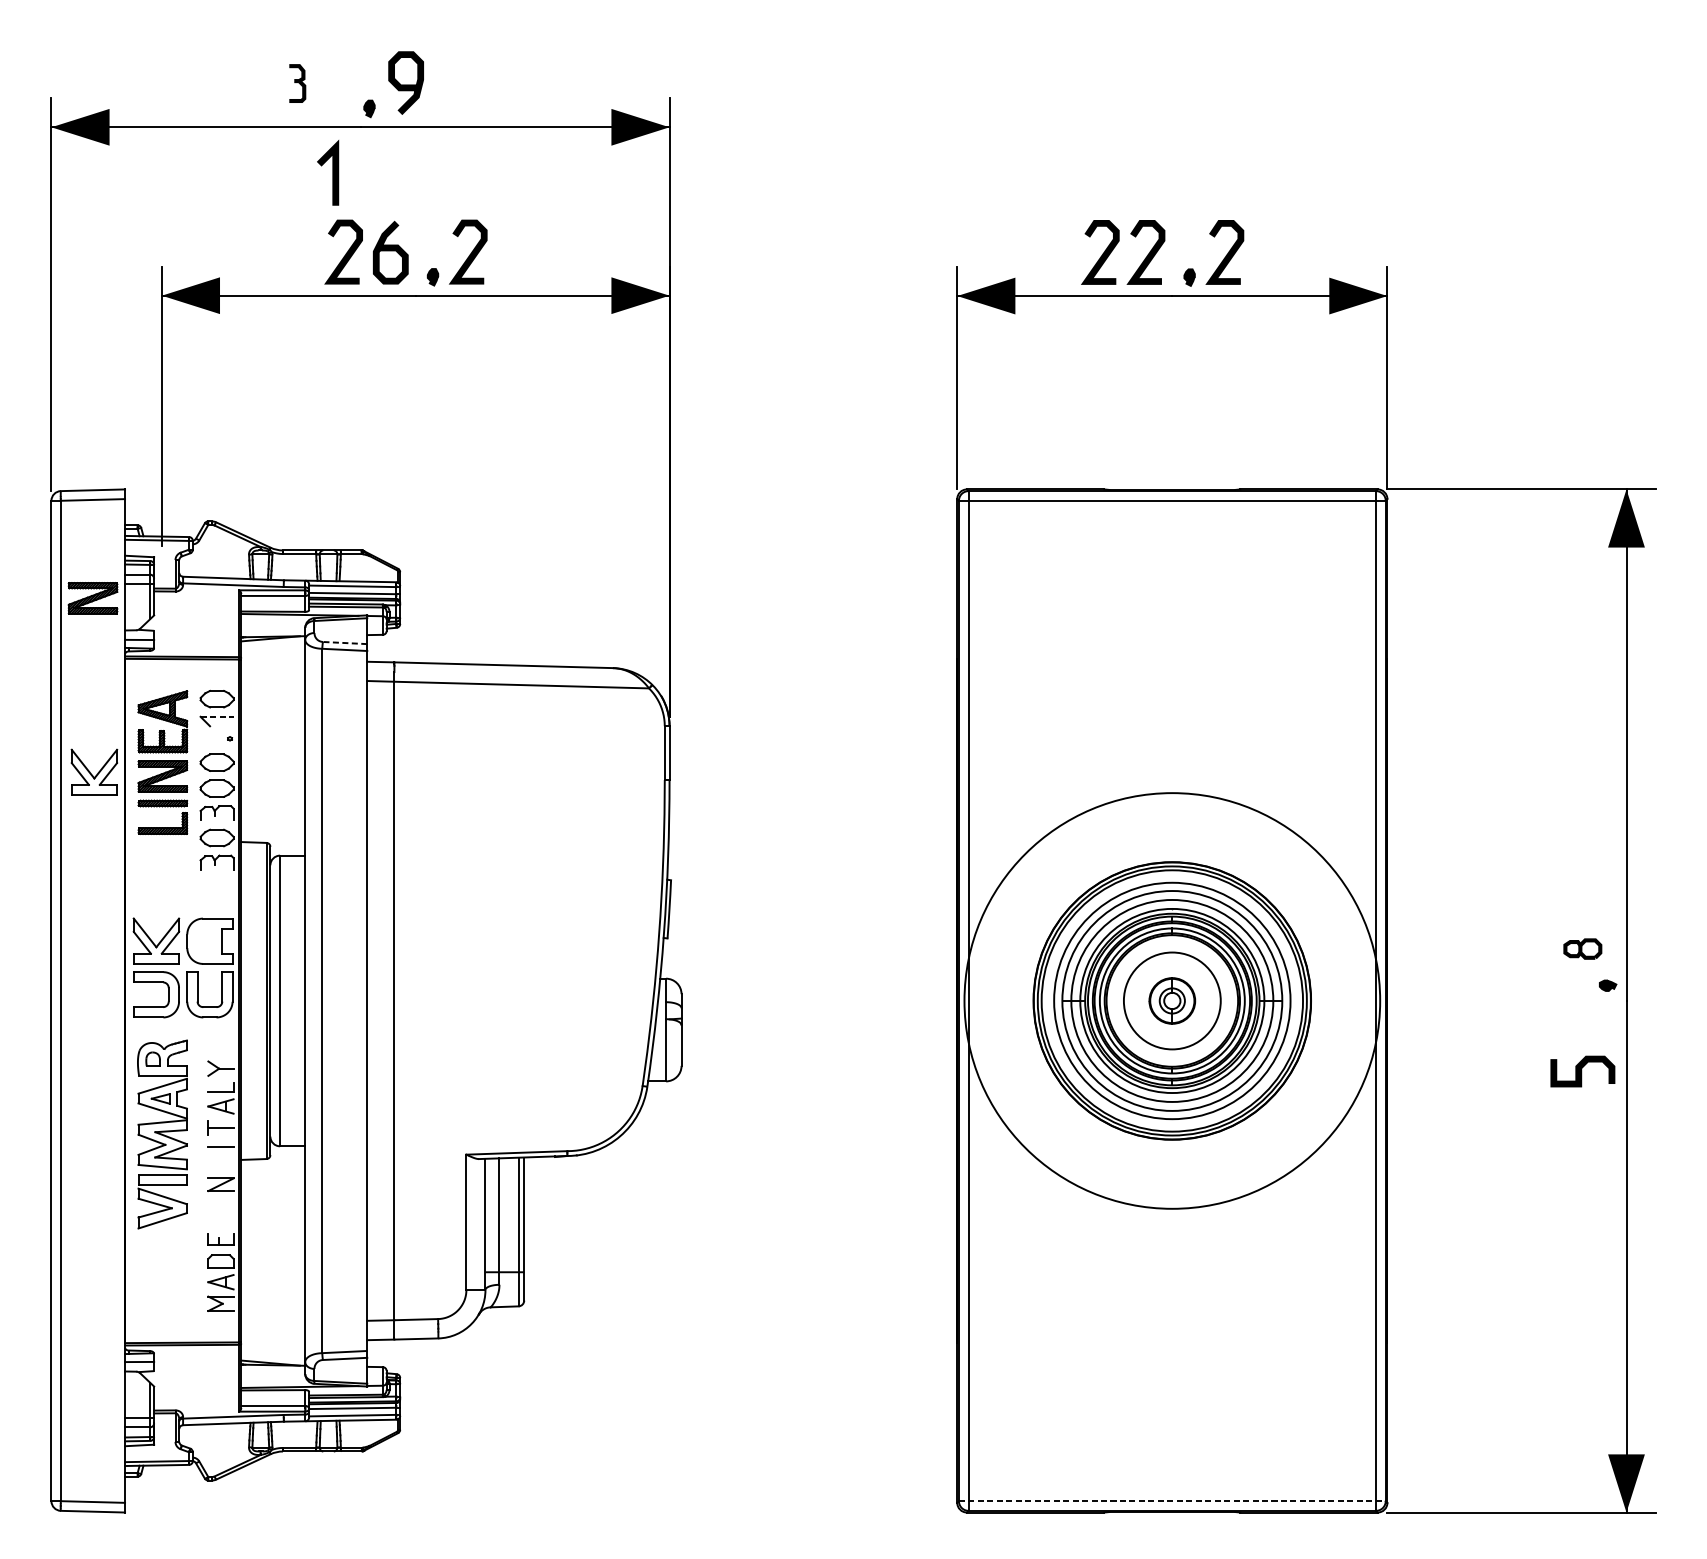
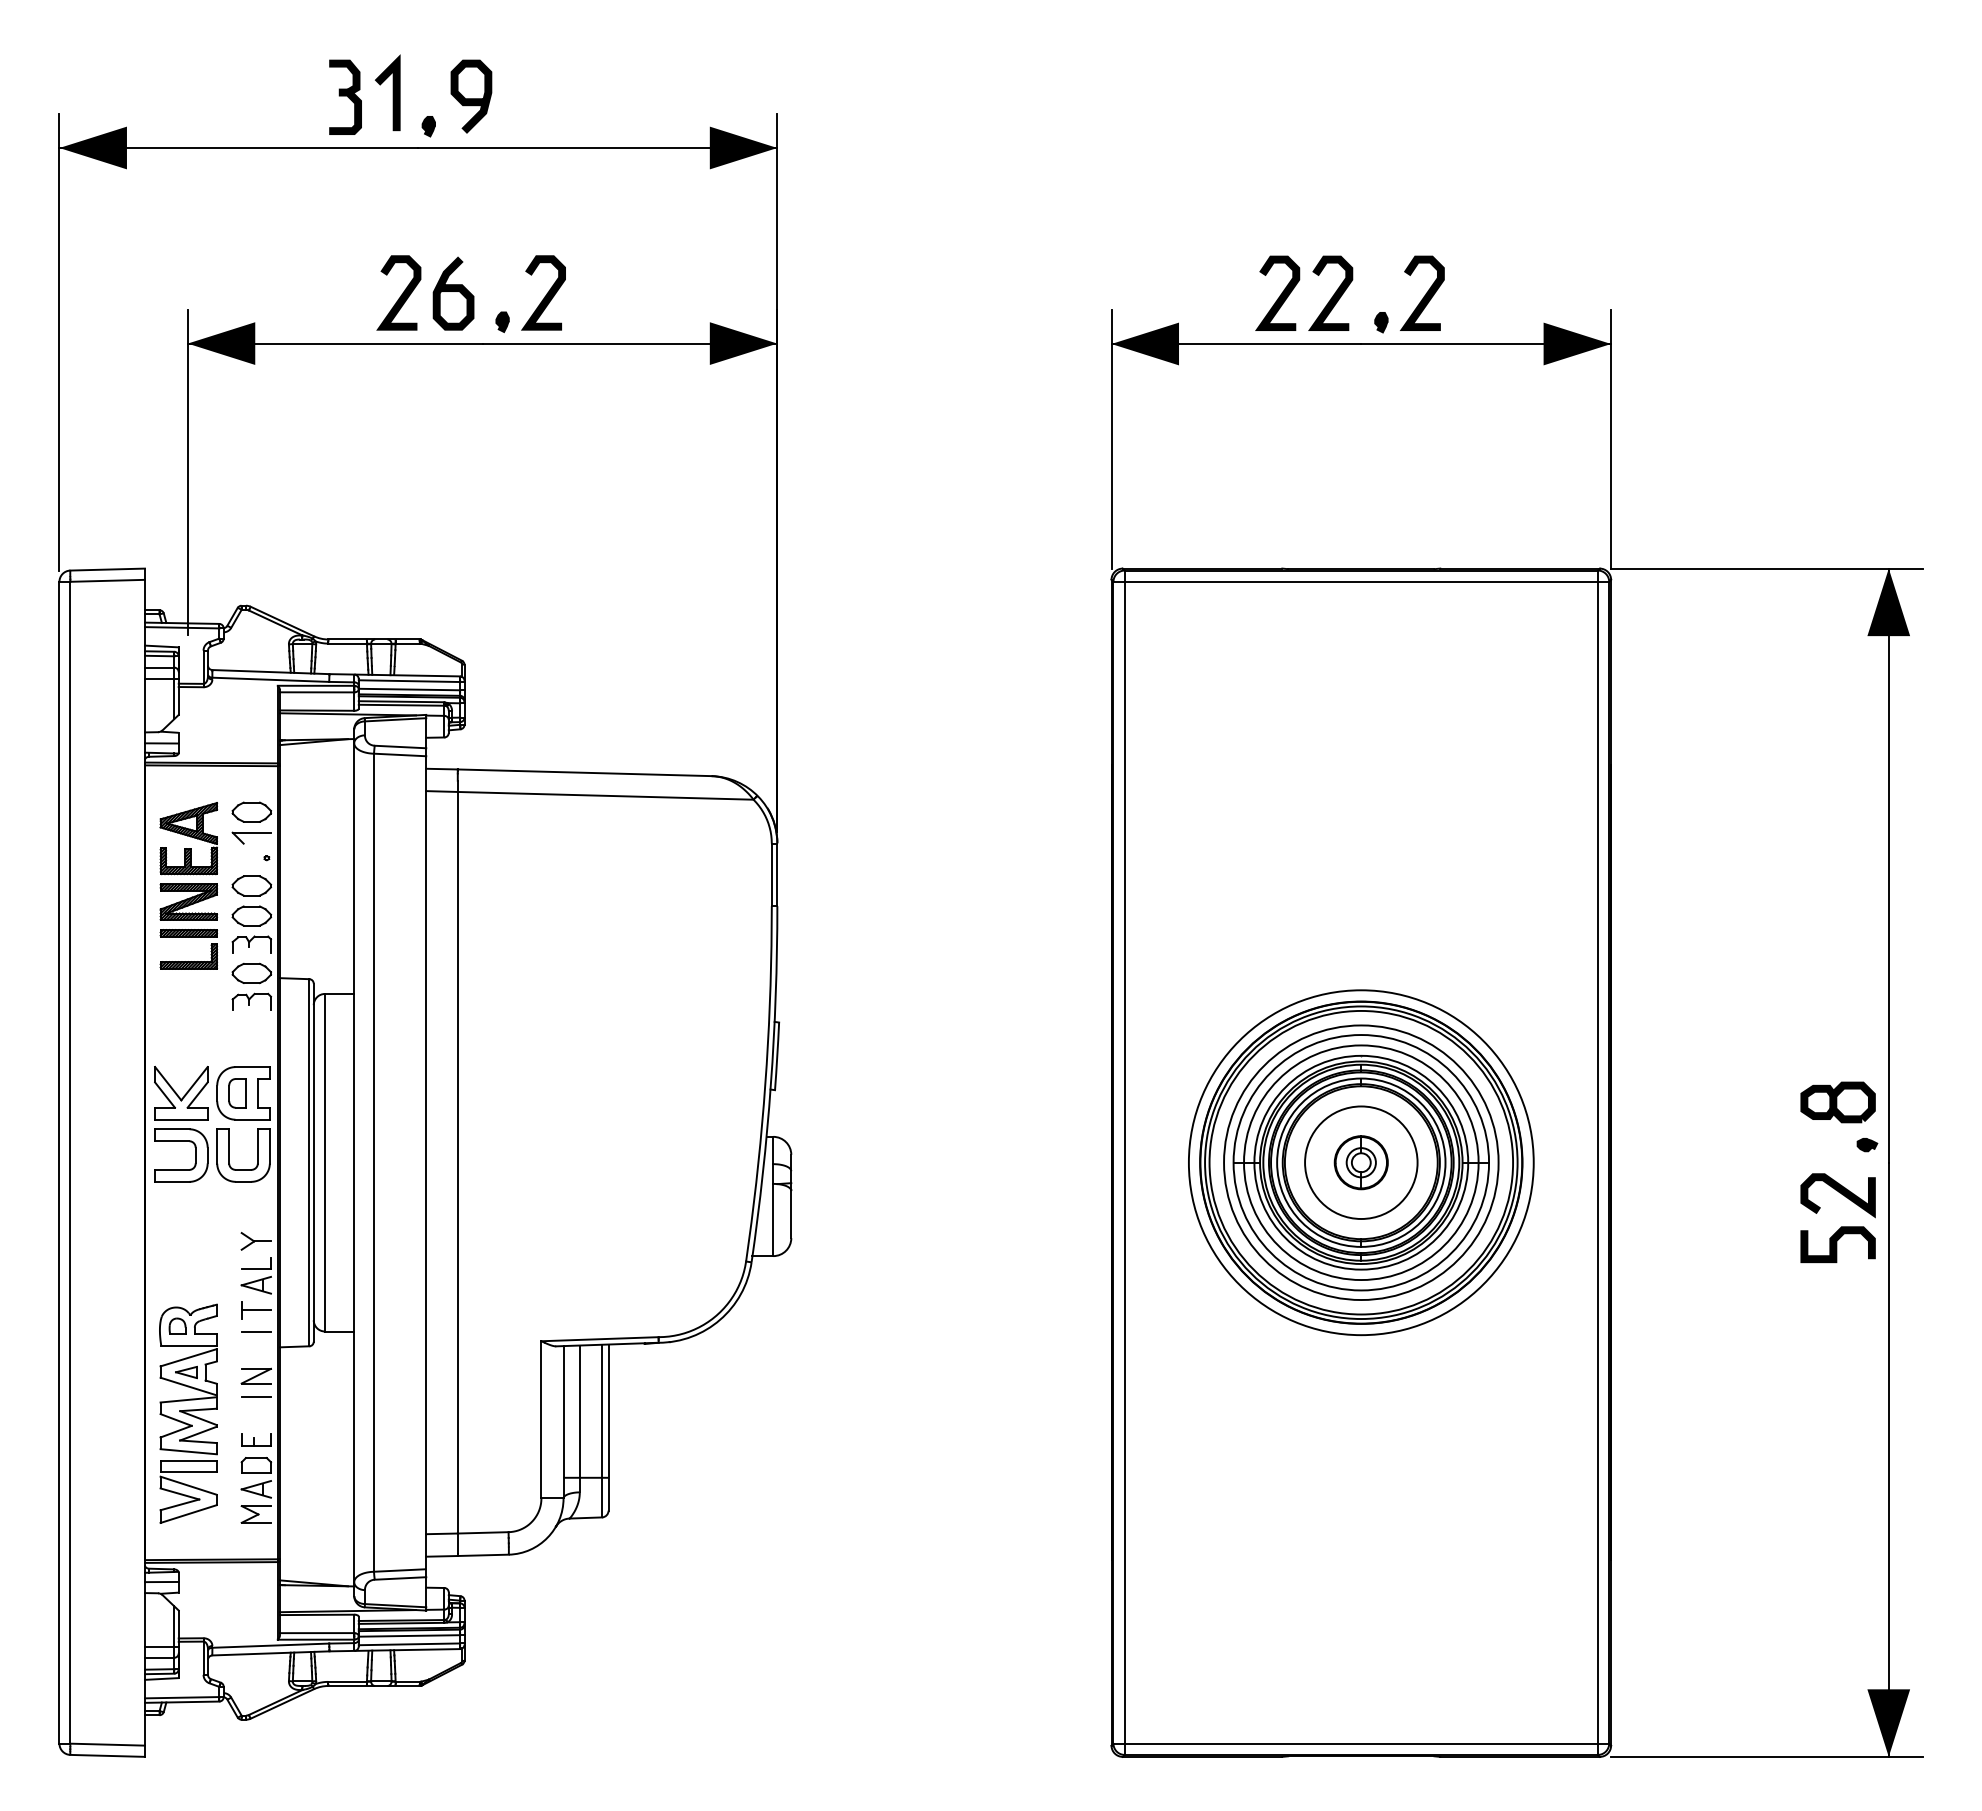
part: (297, 82) -> (345, 96), size x1.67
line: (332, 172) -> (392, 92), moved
part: (92, 597) -> (107, 694), removed
line: (345, 643) -> (400, 747), dashed -> solid
line: (217, 716) -> (252, 832), dashed -> solid
part: (94, 772) -> (109, 897), removed
part: (204, 941) -> (237, 1093), added
part: (1582, 949) -> (1837, 1102), size x1.67
circle: (1171, 1000) -> (1360, 1162), size x0.71
curve: (1584, 1027) -> (1839, 1193), added
part: (162, 1134) -> (188, 1413), moved
line: (221, 1202) -> (256, 1396), added
line: (1172, 1501) -> (1361, 1743), dashed -> solid

